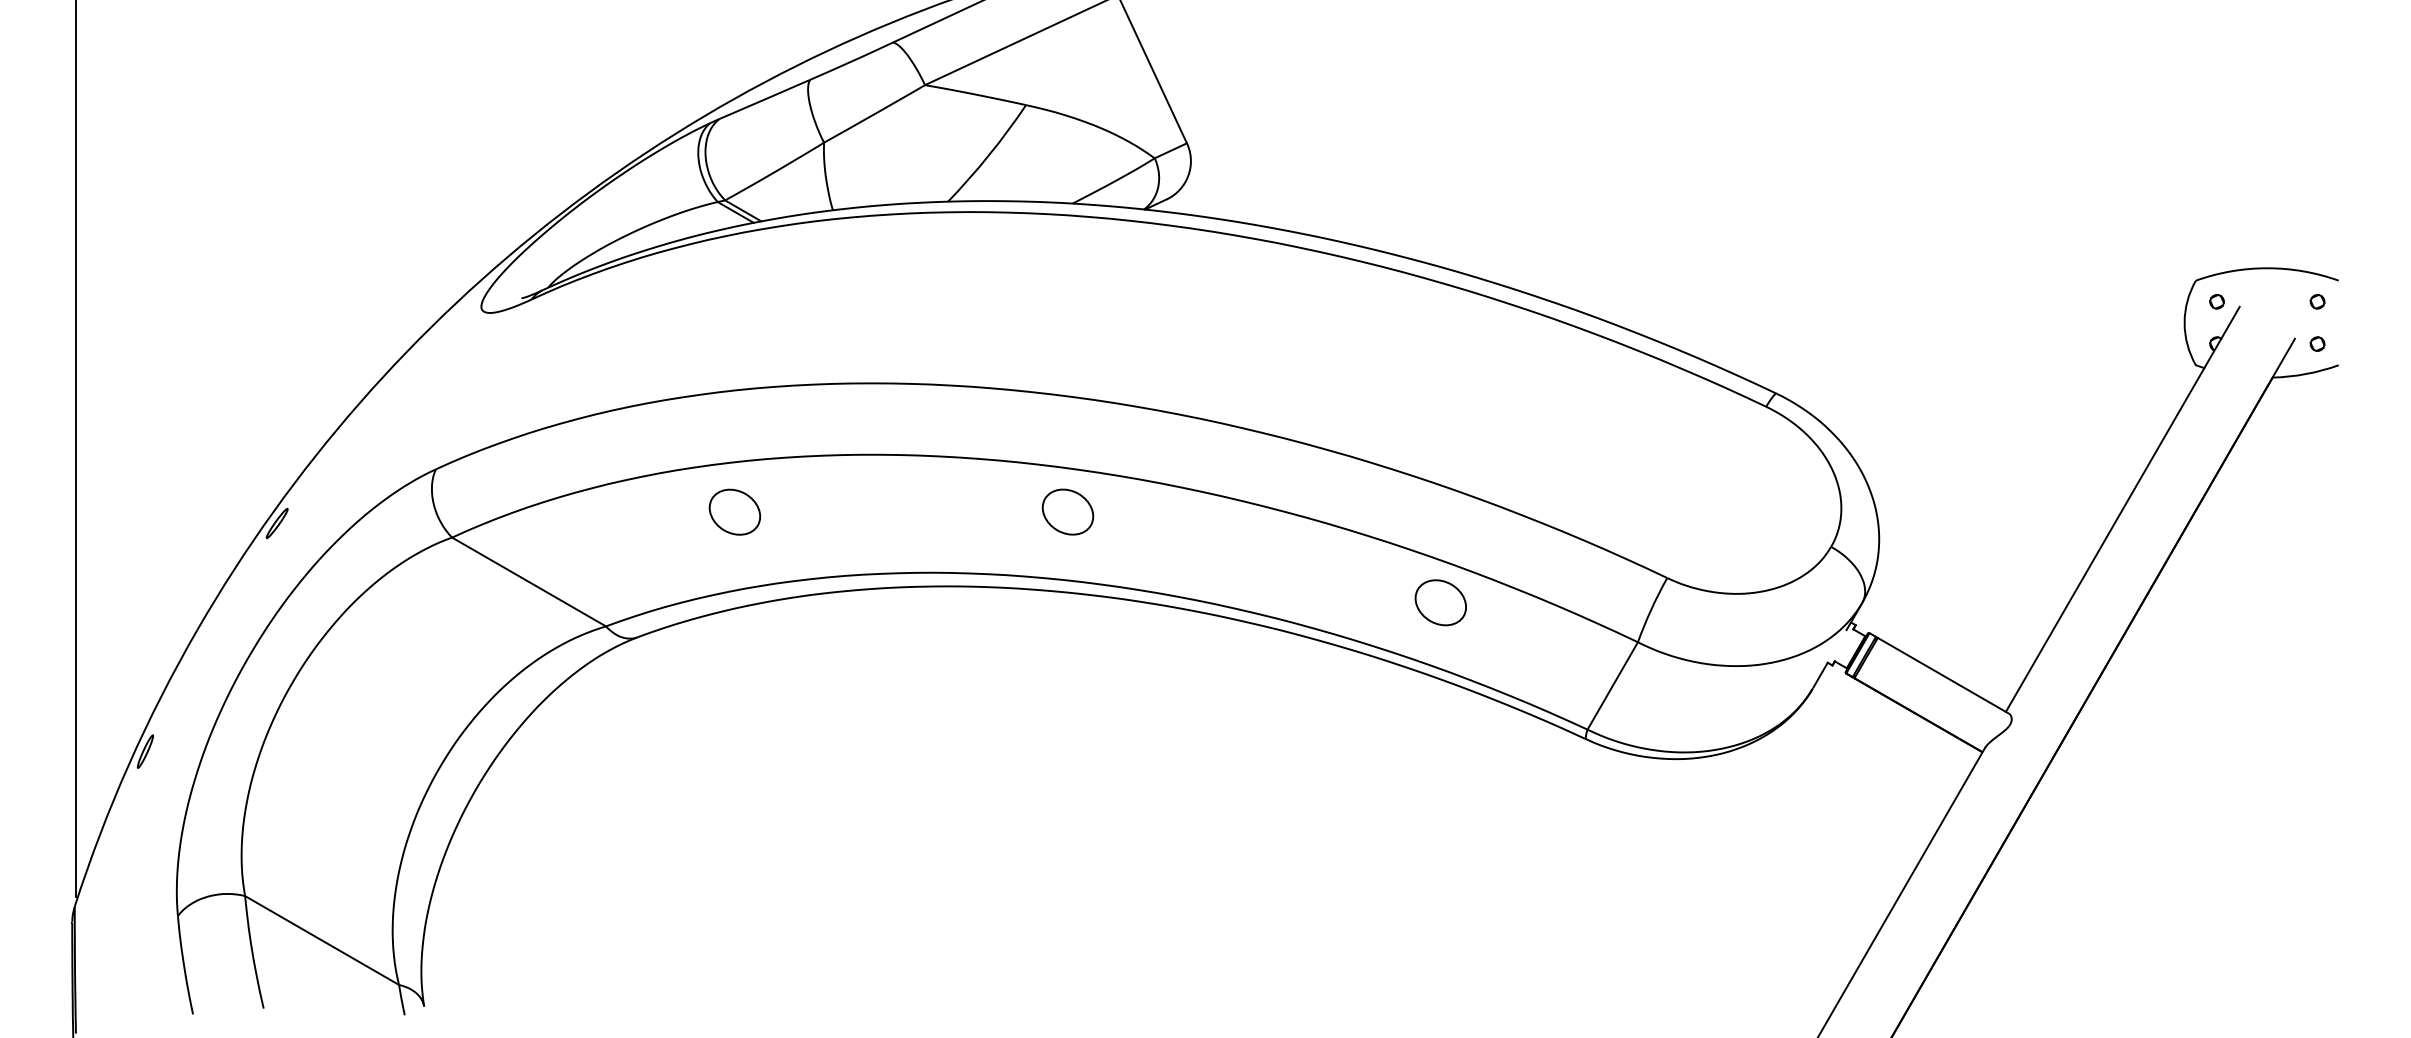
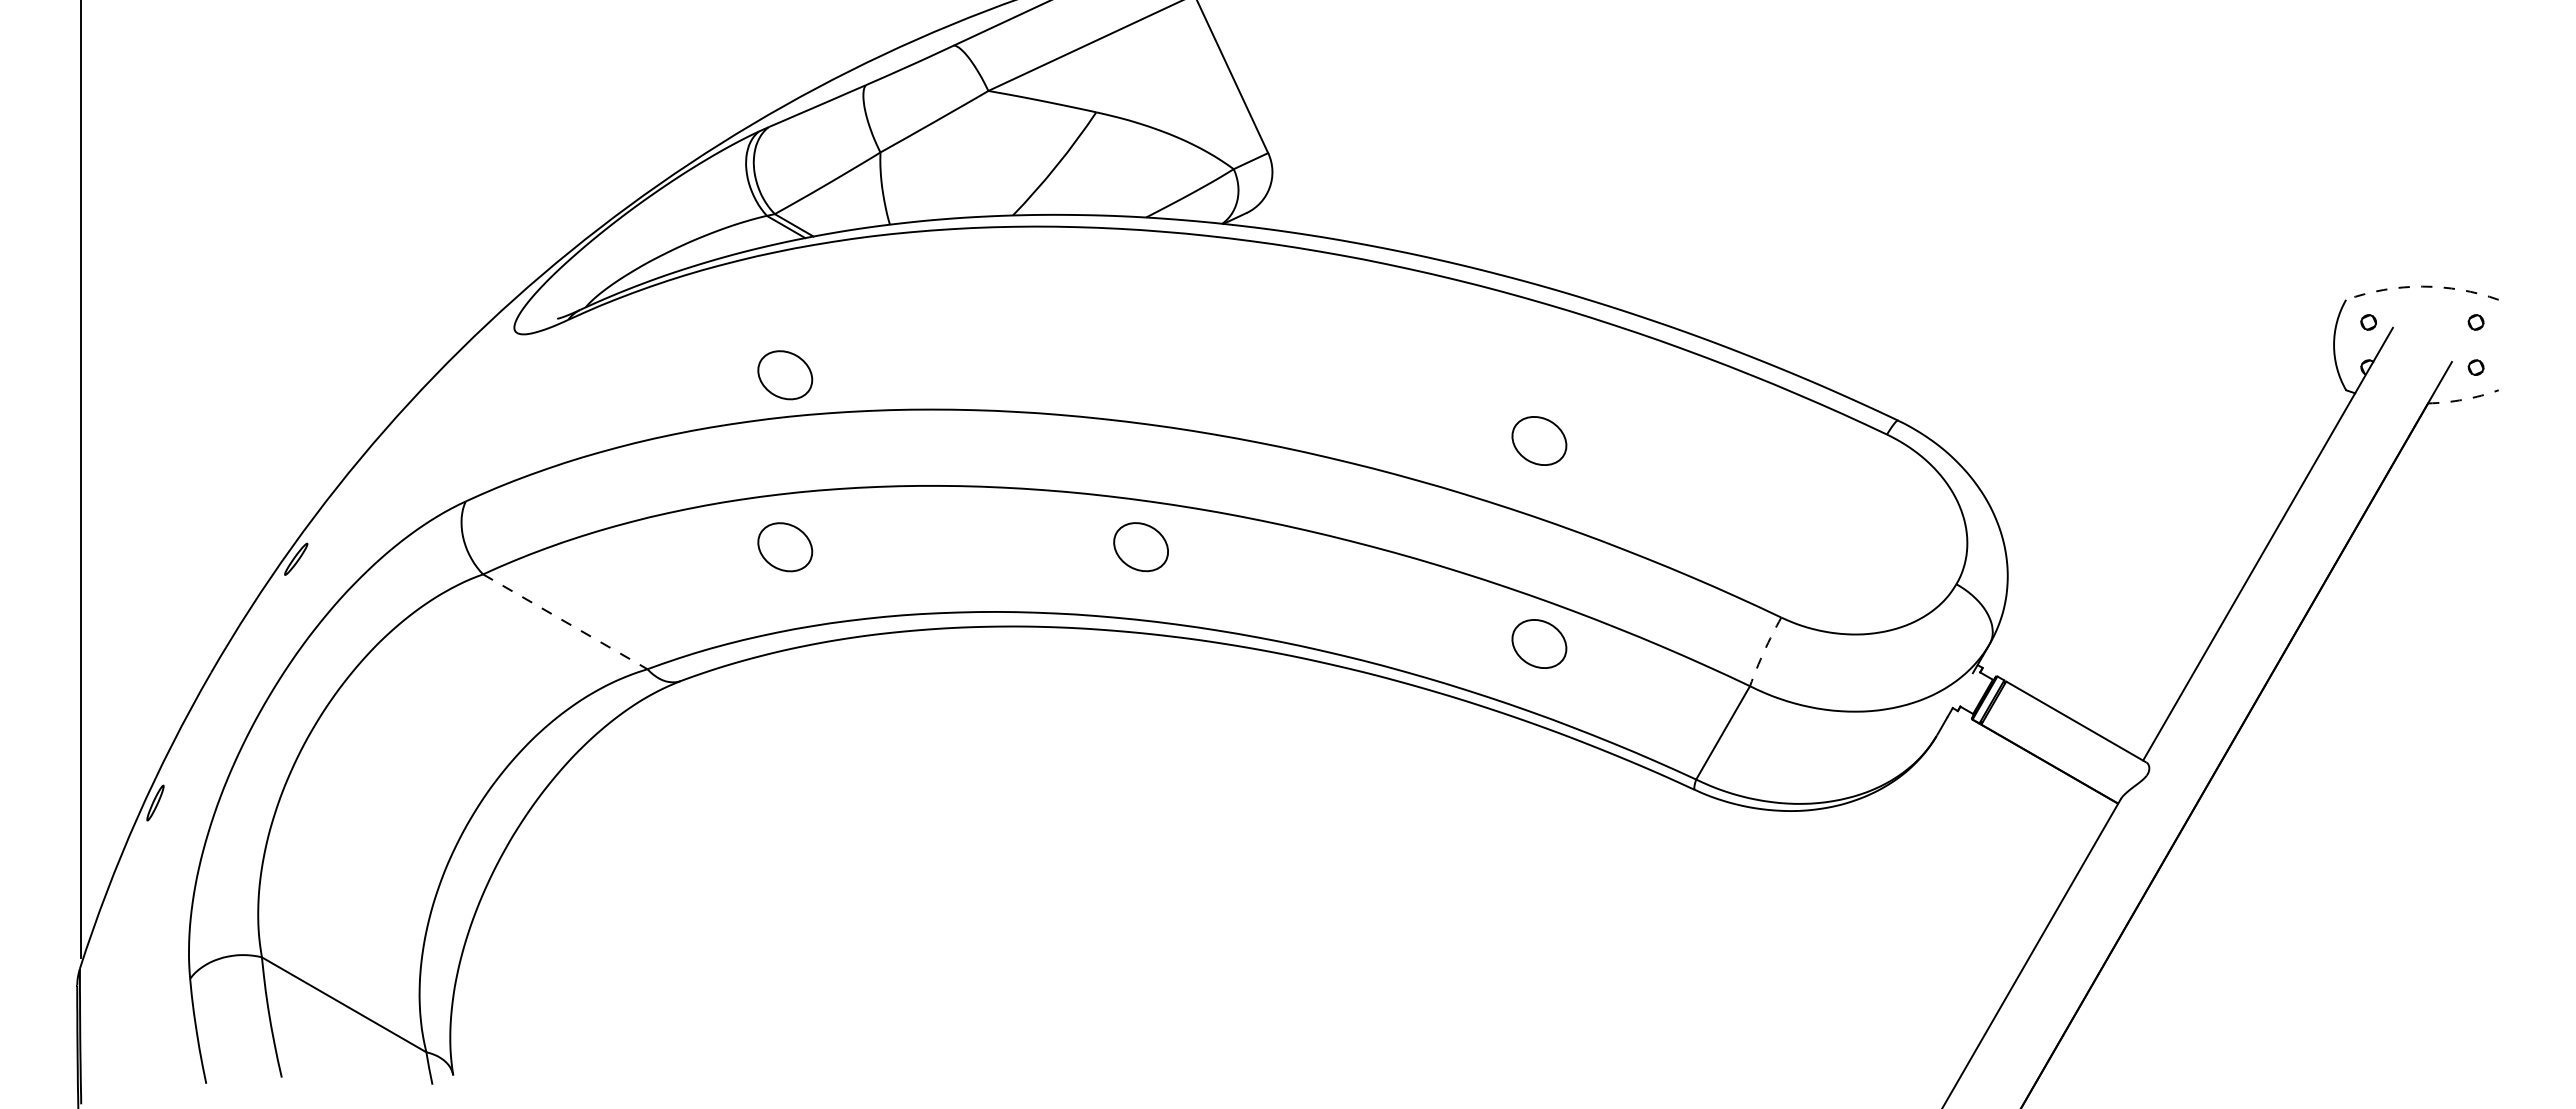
arc: (2267, 268) -> (2422, 286), solid -> dashed
part: (735, 351) -> (785, 375), added
arc: (2305, 373) -> (2463, 399), solid -> dashed
part: (1440, 412) -> (1539, 440), added
line: (529, 581) -> (565, 621), solid -> dashed
arc: (1651, 609) -> (1764, 651), solid -> dashed

